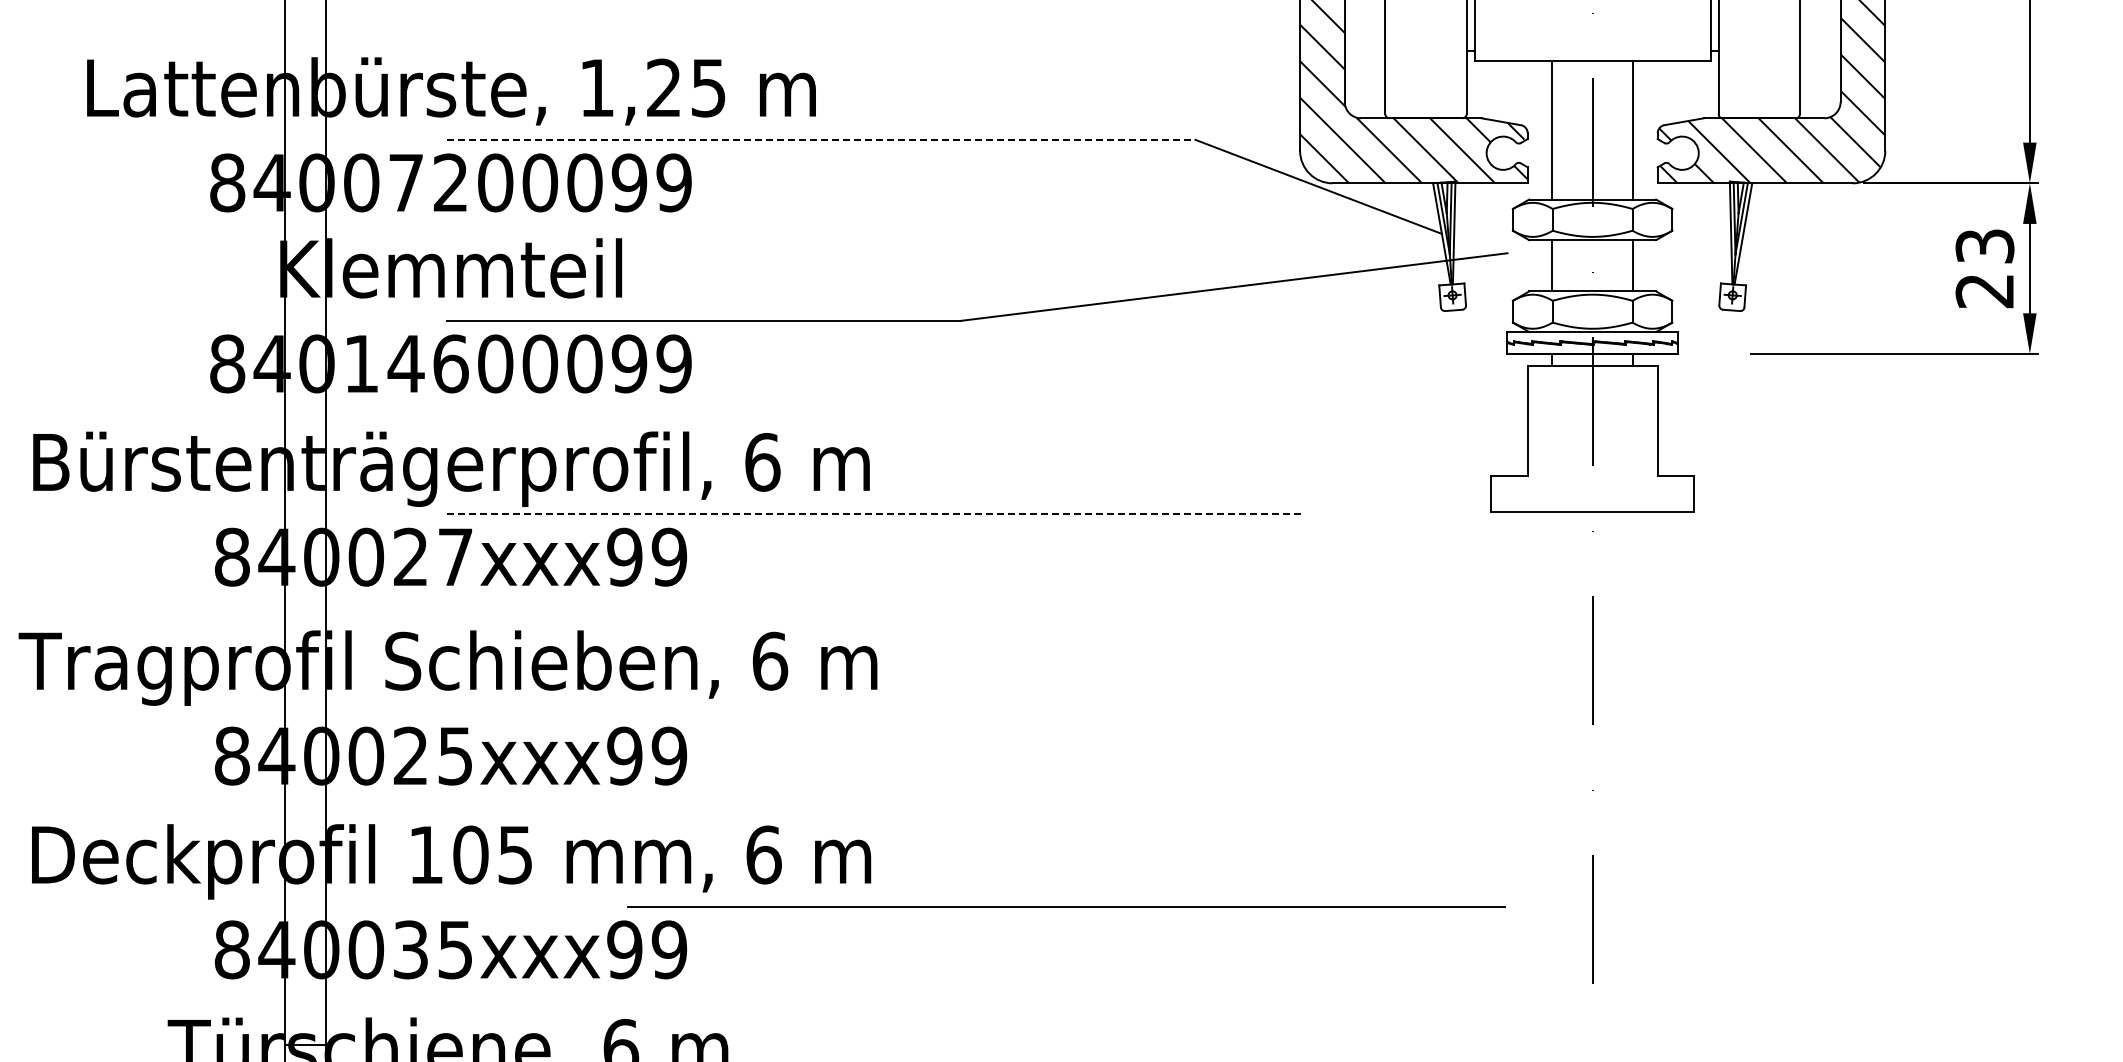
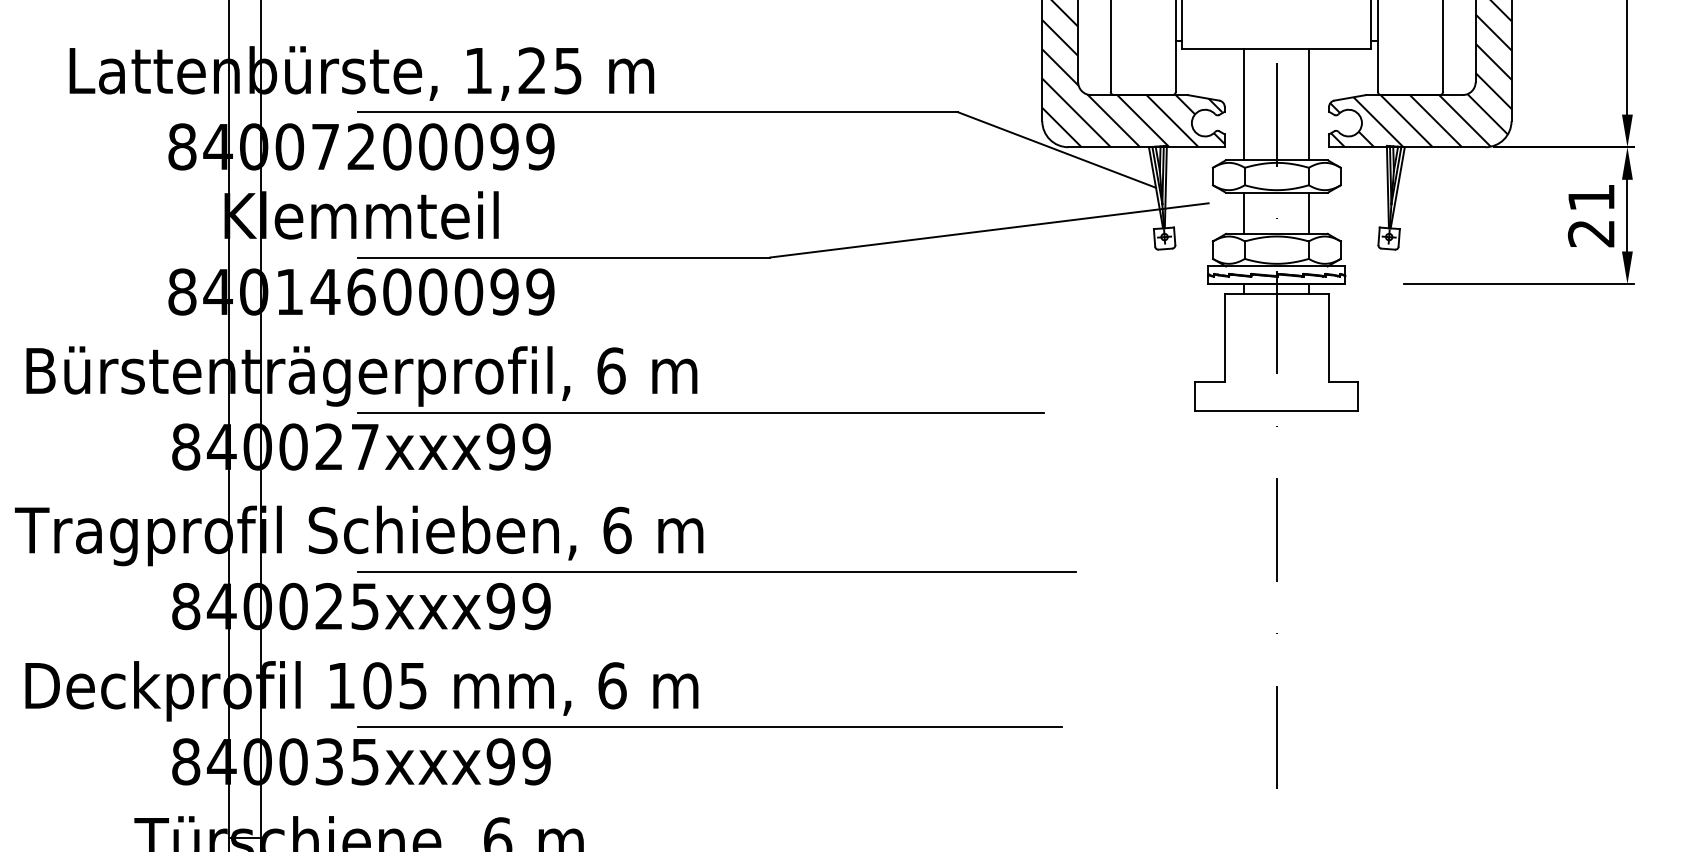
line: (821, 139) -> (658, 112), dashed -> solid
text: (1984, 246) -> (1591, 197), 23 -> 21
line: (874, 514) -> (701, 412), dashed -> solid
line: (894, 713) -> (717, 572), added
line: (1066, 906) -> (709, 727), moved

